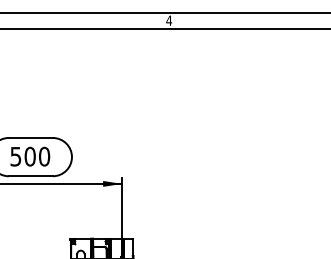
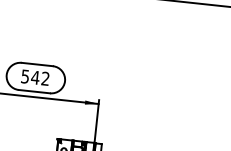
text: (37, 156) -> (40, 78), 500 -> 542

